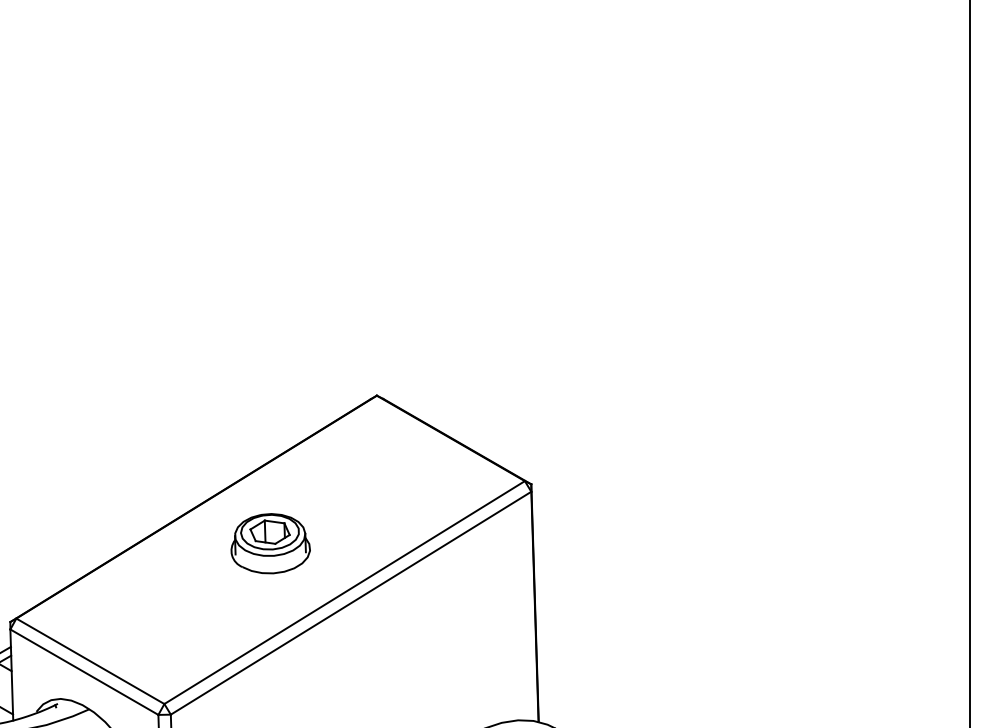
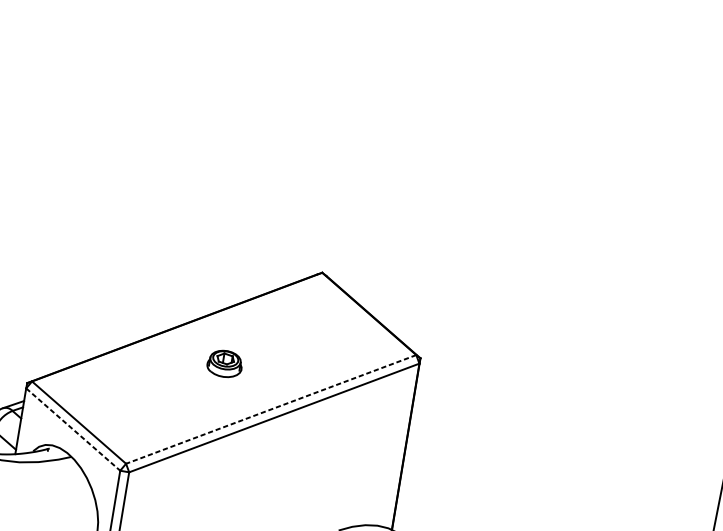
part: (270, 543) -> (224, 363), size x0.6
line: (344, 592) -> (271, 409), solid -> dashed
line: (84, 672) -> (73, 429), solid -> dashed

